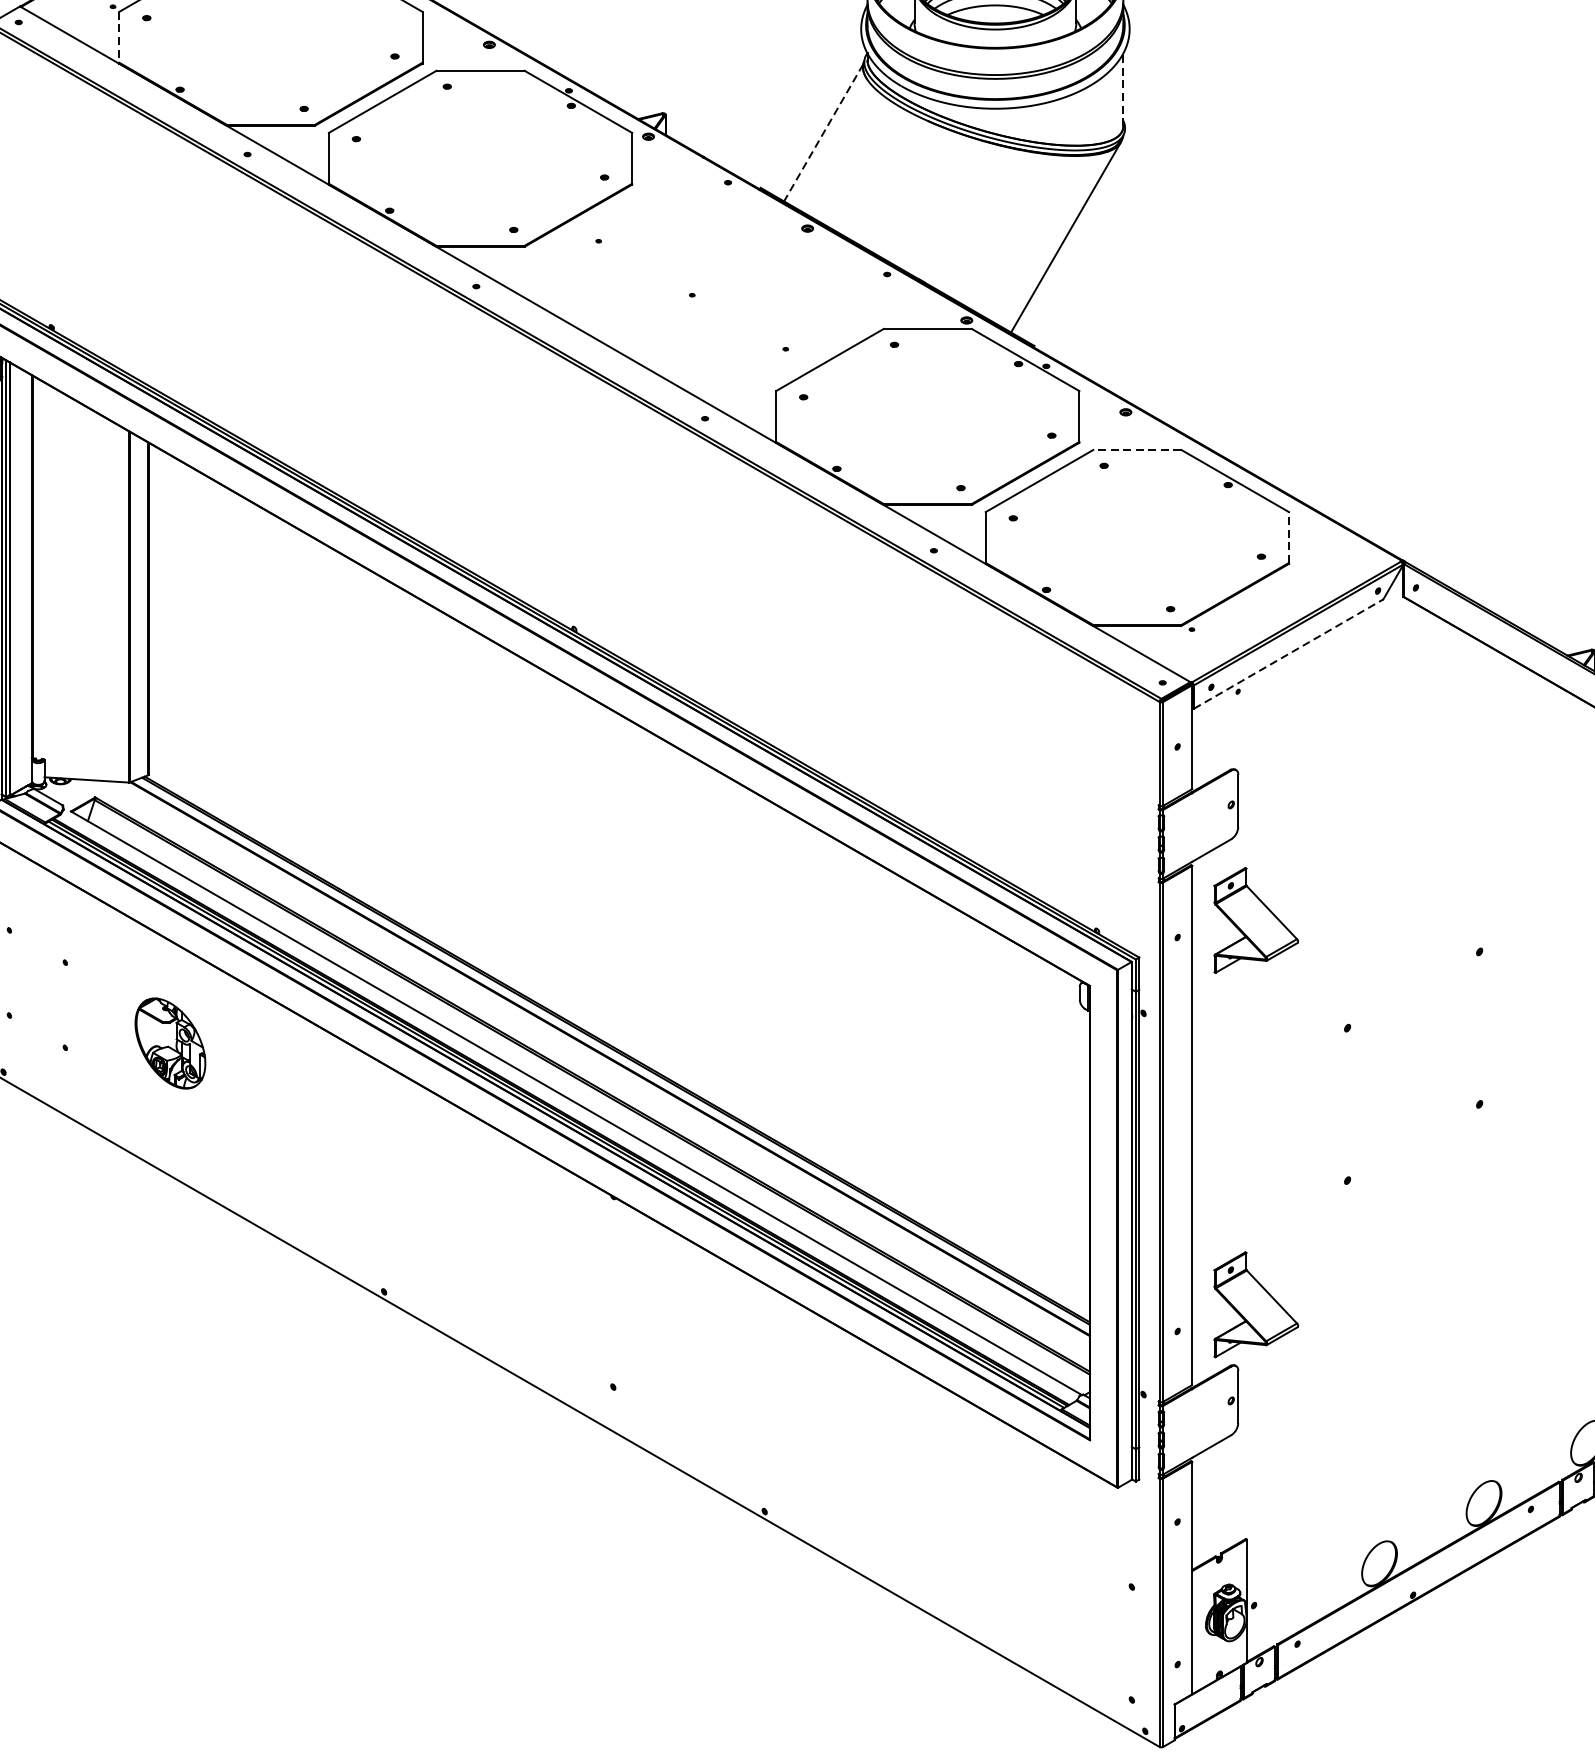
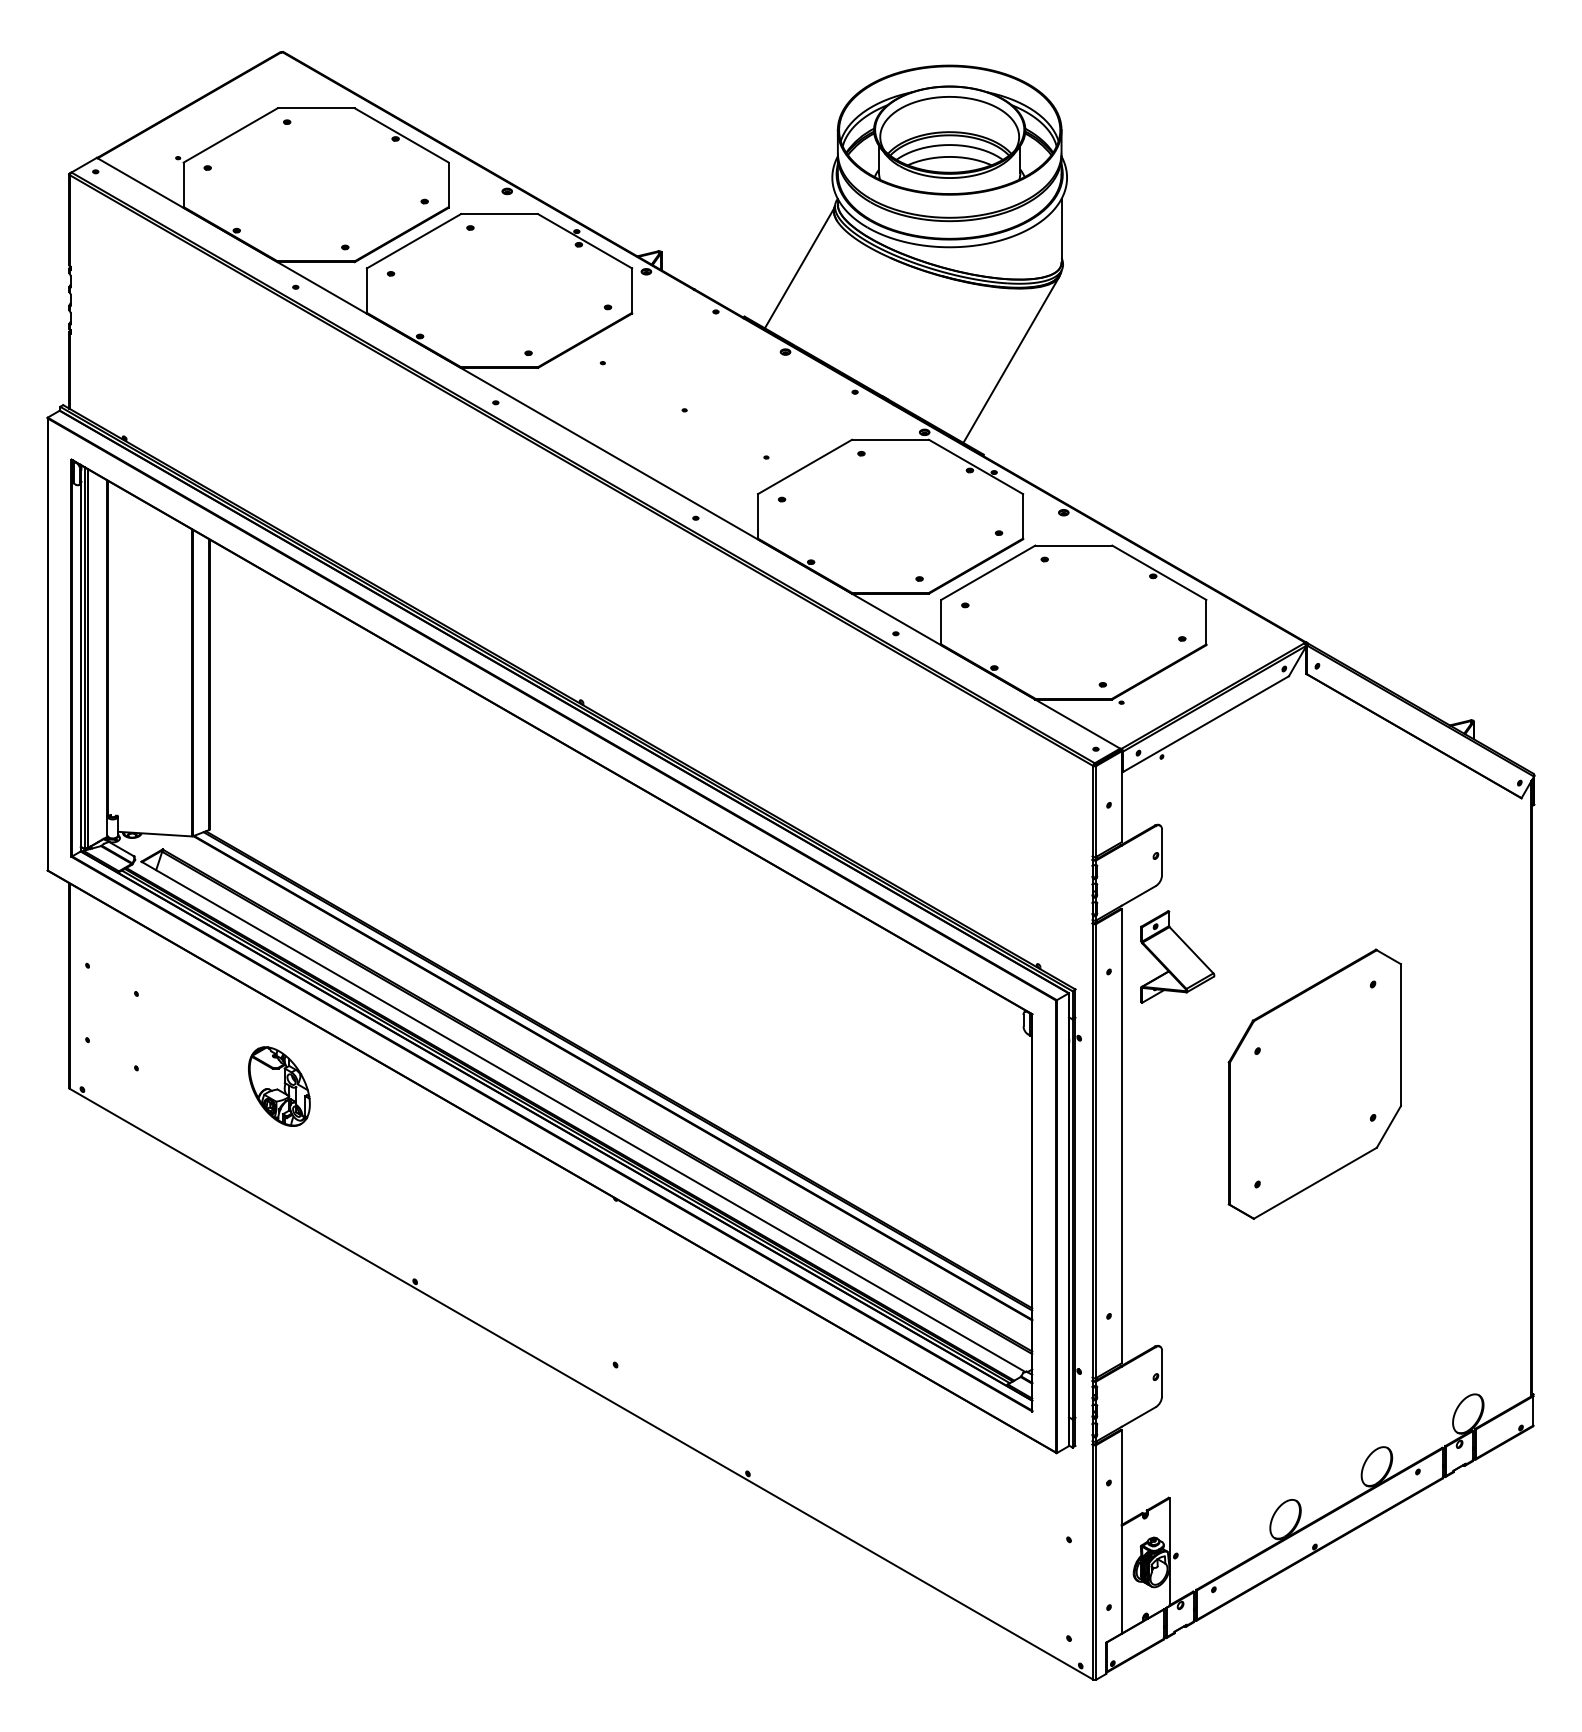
line: (119, 38) -> (183, 185), dashed -> solid
line: (1123, 89) -> (1061, 230), dashed -> solid
line: (823, 133) -> (799, 268), dashed -> solid
line: (1137, 449) -> (1073, 545), dashed -> solid
line: (1289, 536) -> (1206, 621), dashed -> solid
line: (1289, 654) -> (1206, 724), dashed -> solid
part: (170, 1043) -> (279, 1086), moved
part: (1412, 1065) -> (1314, 1083), added
part: (1255, 1304) -> (1177, 1292), removed

